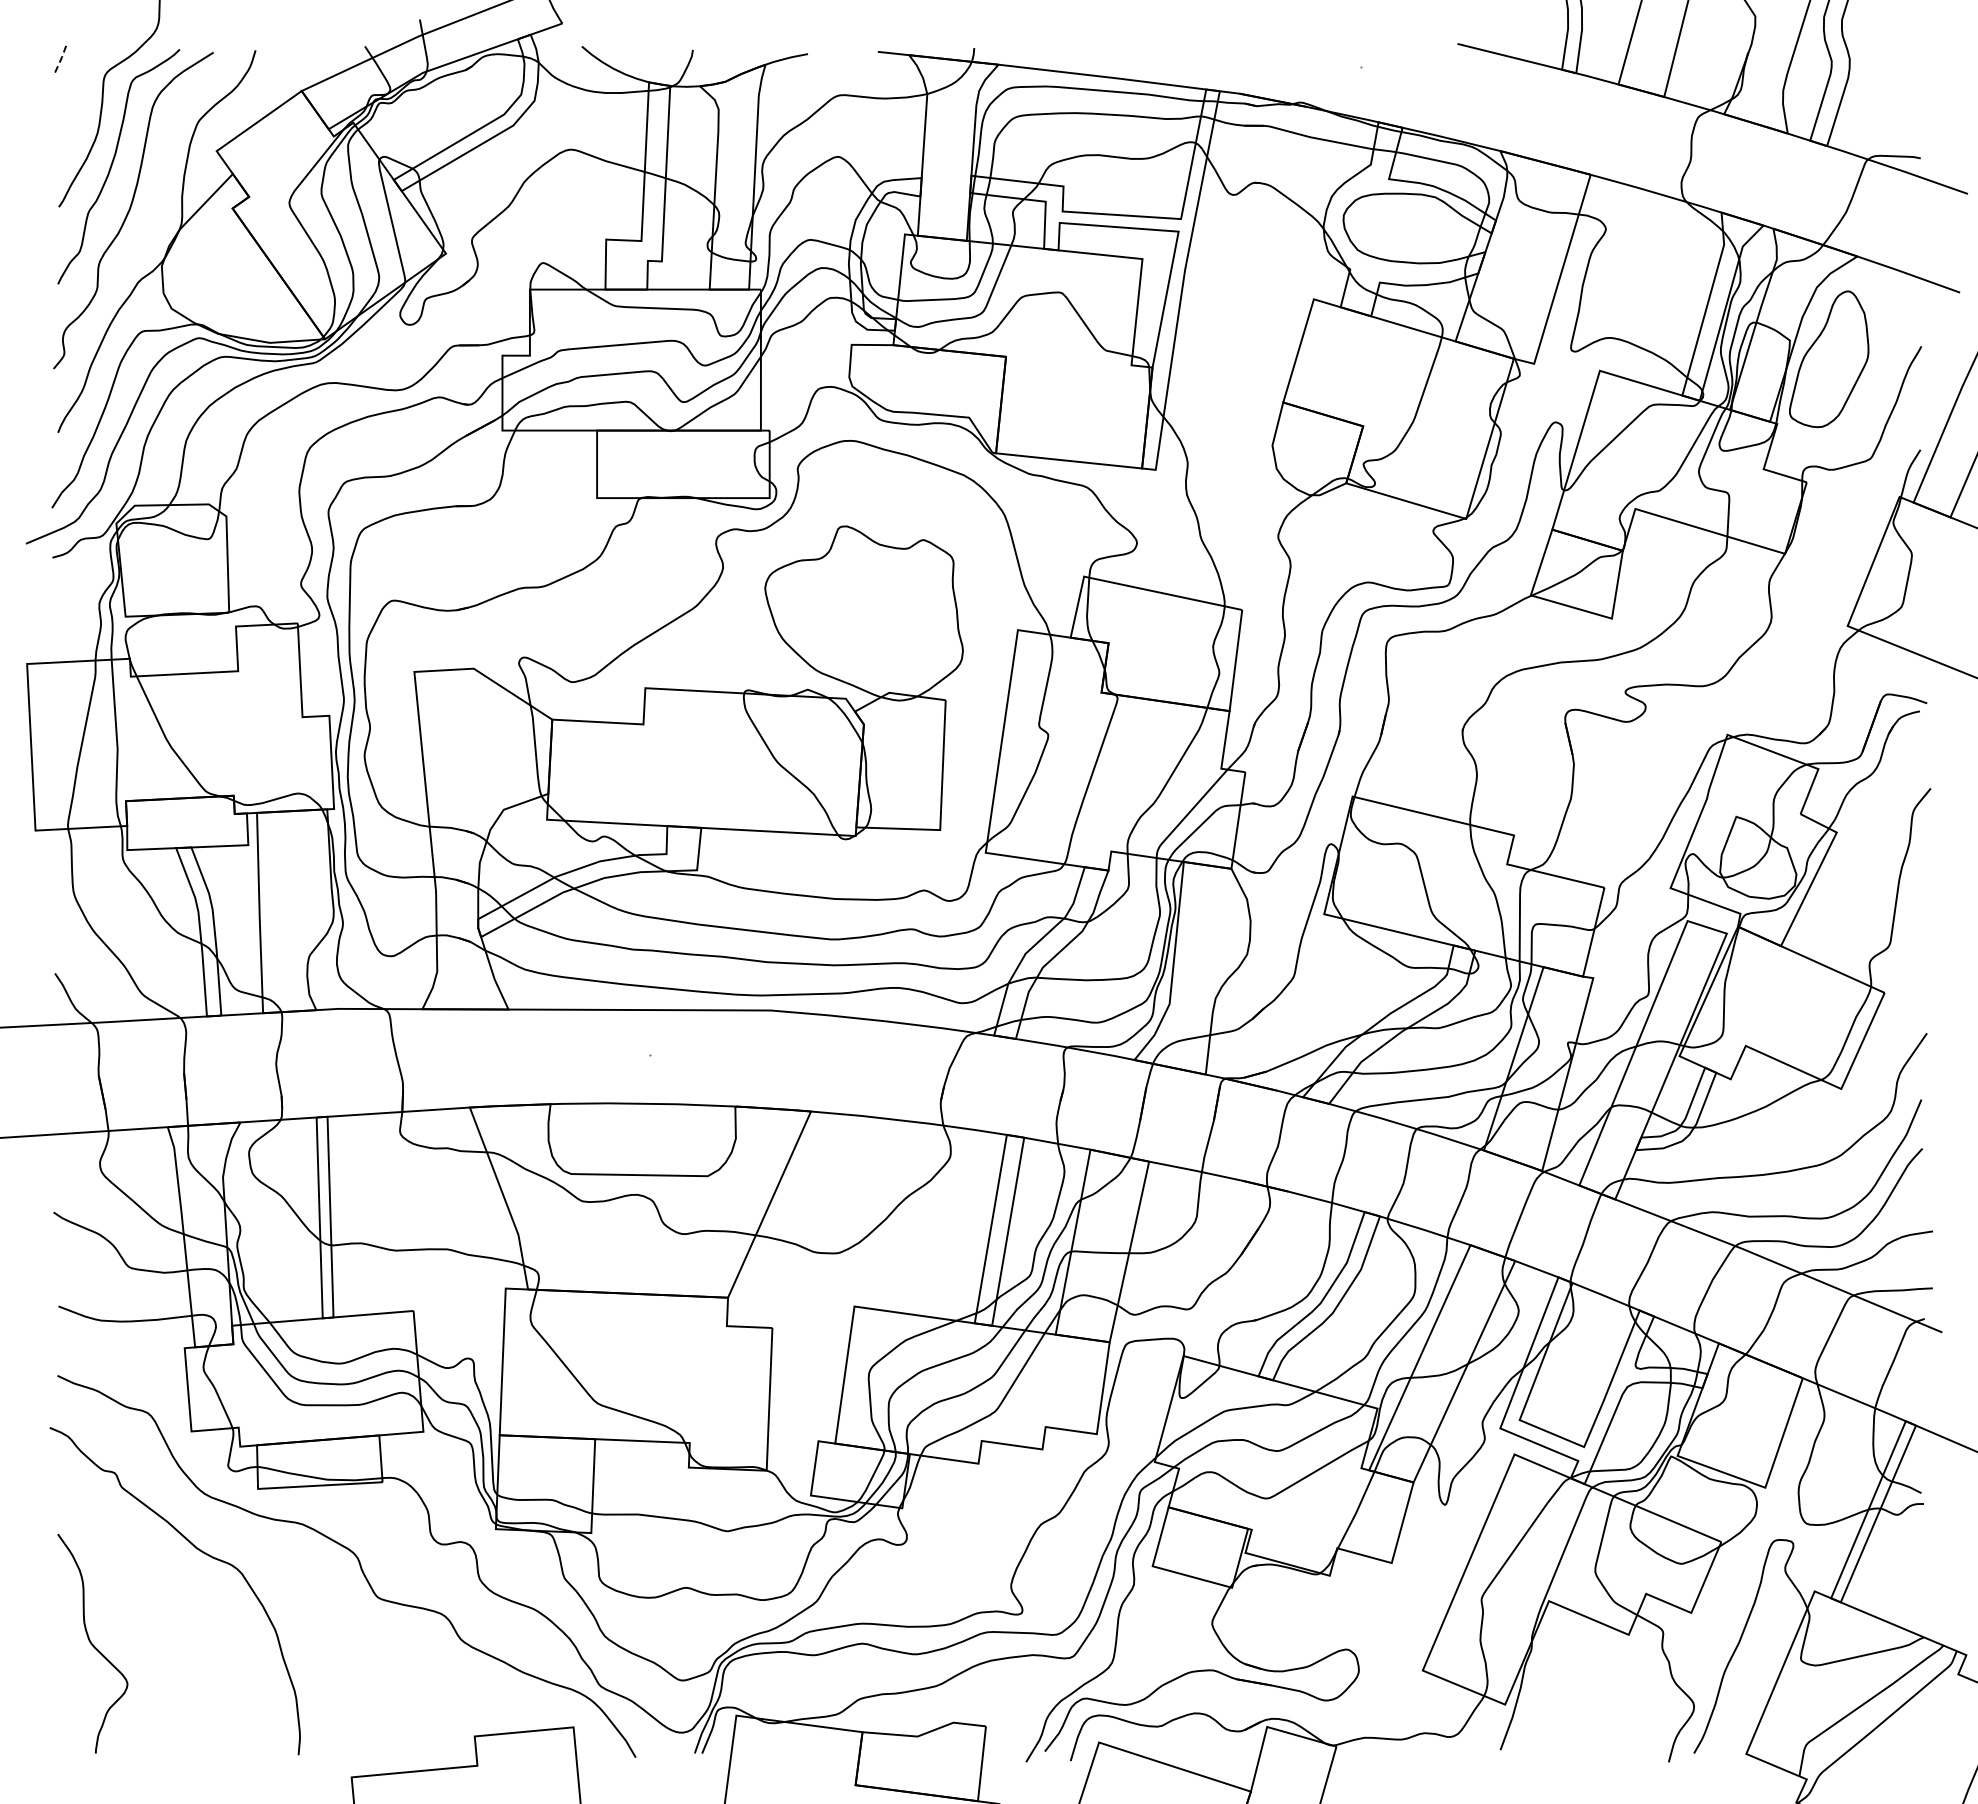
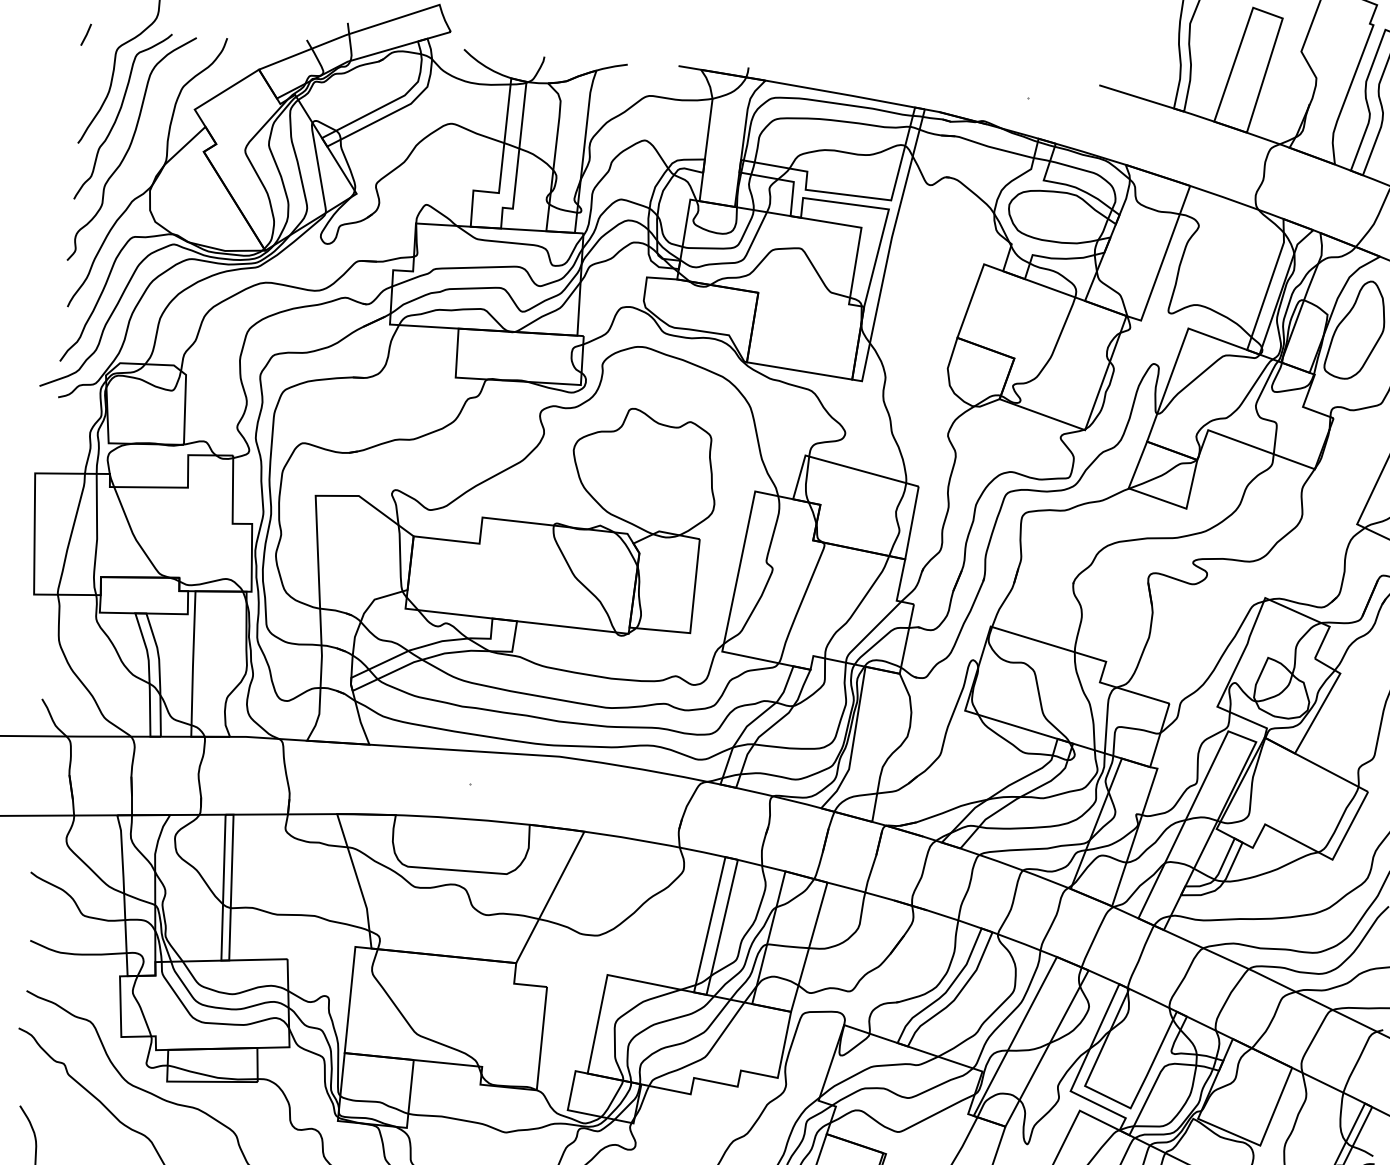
line: (62, 57) -> (86, 35), dashed -> solid

